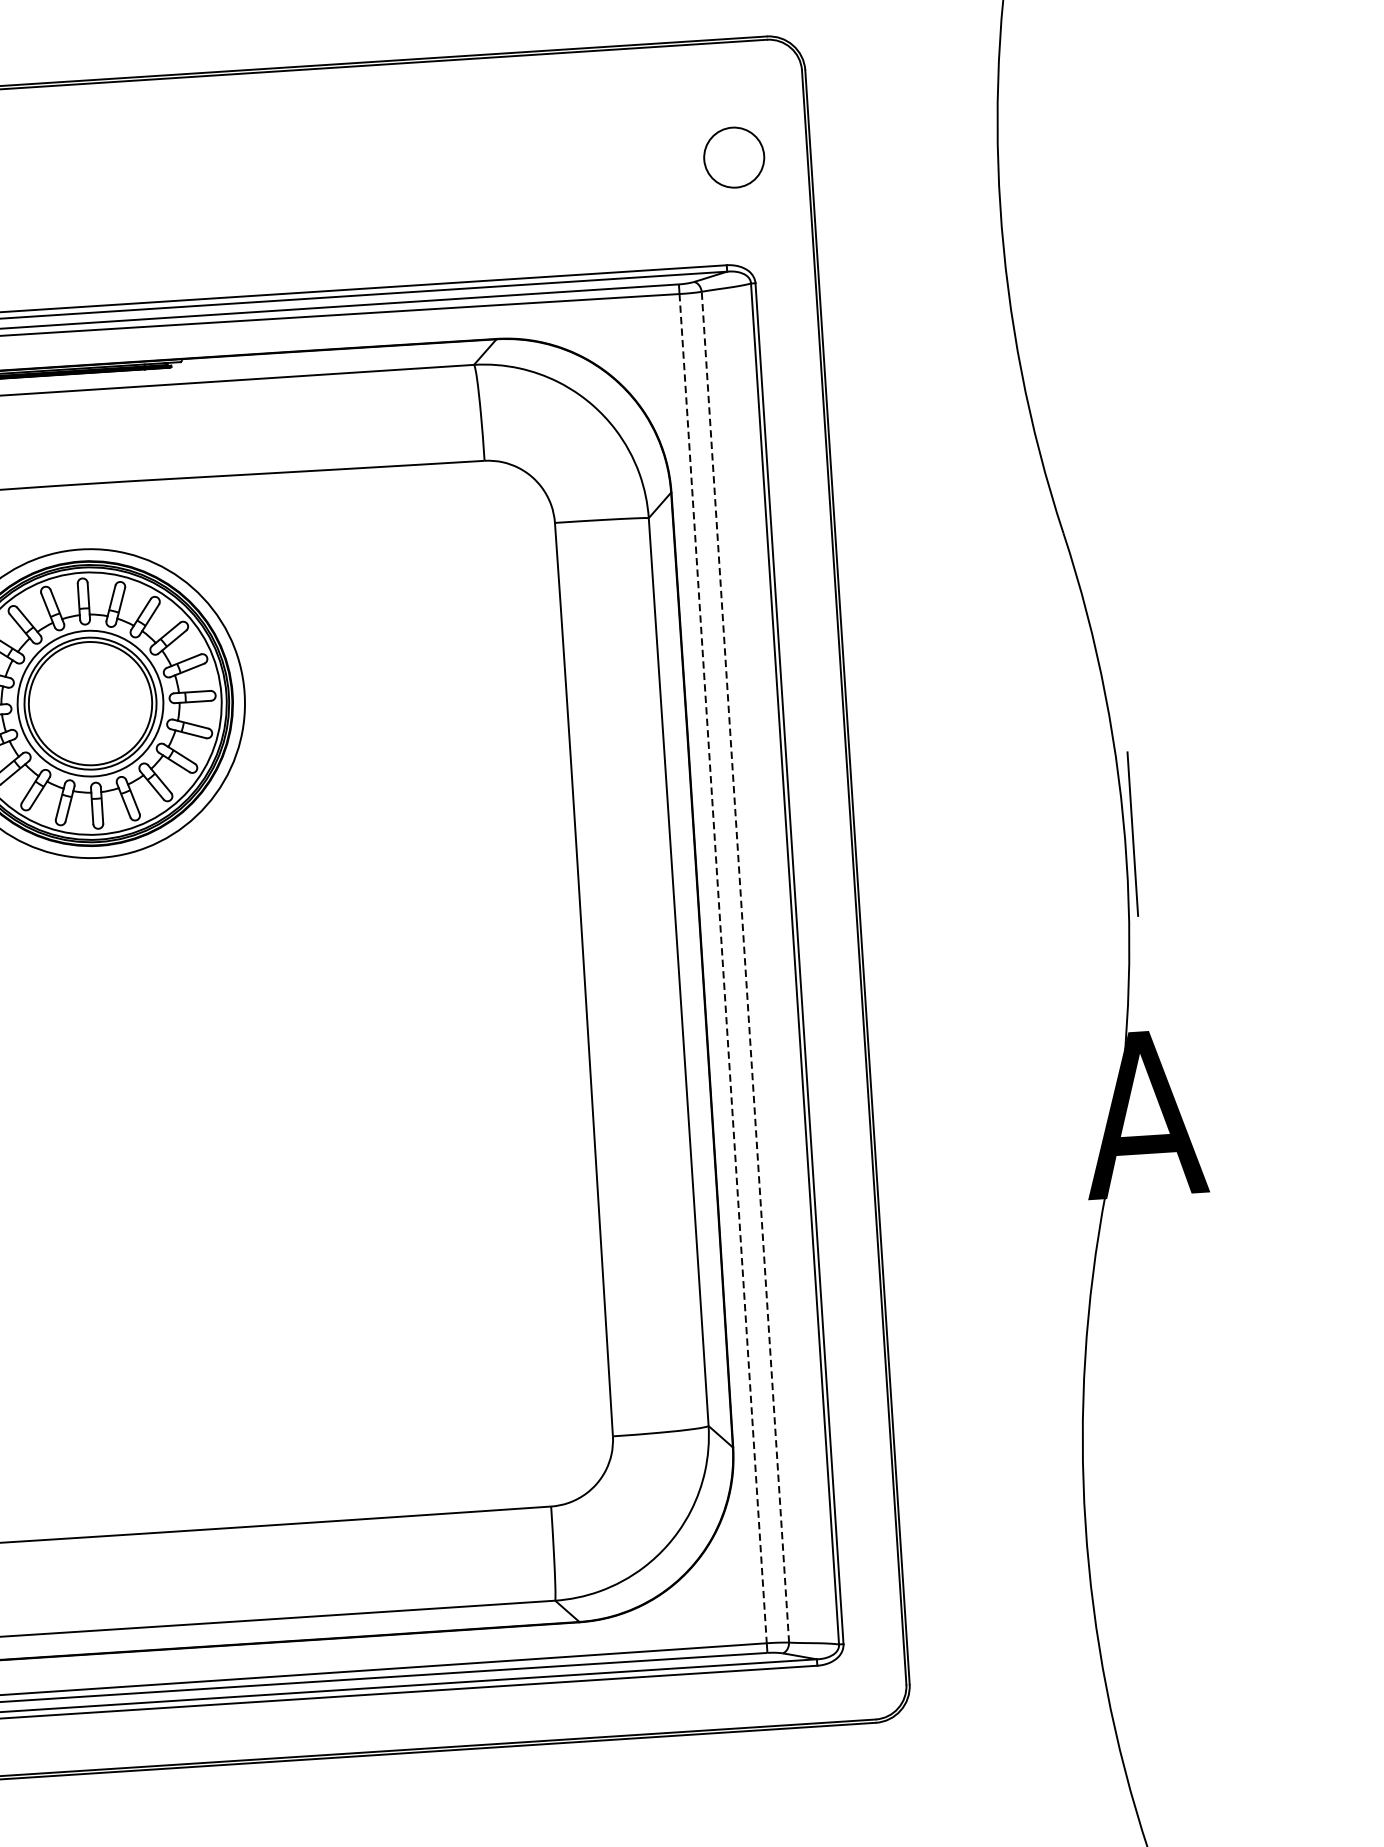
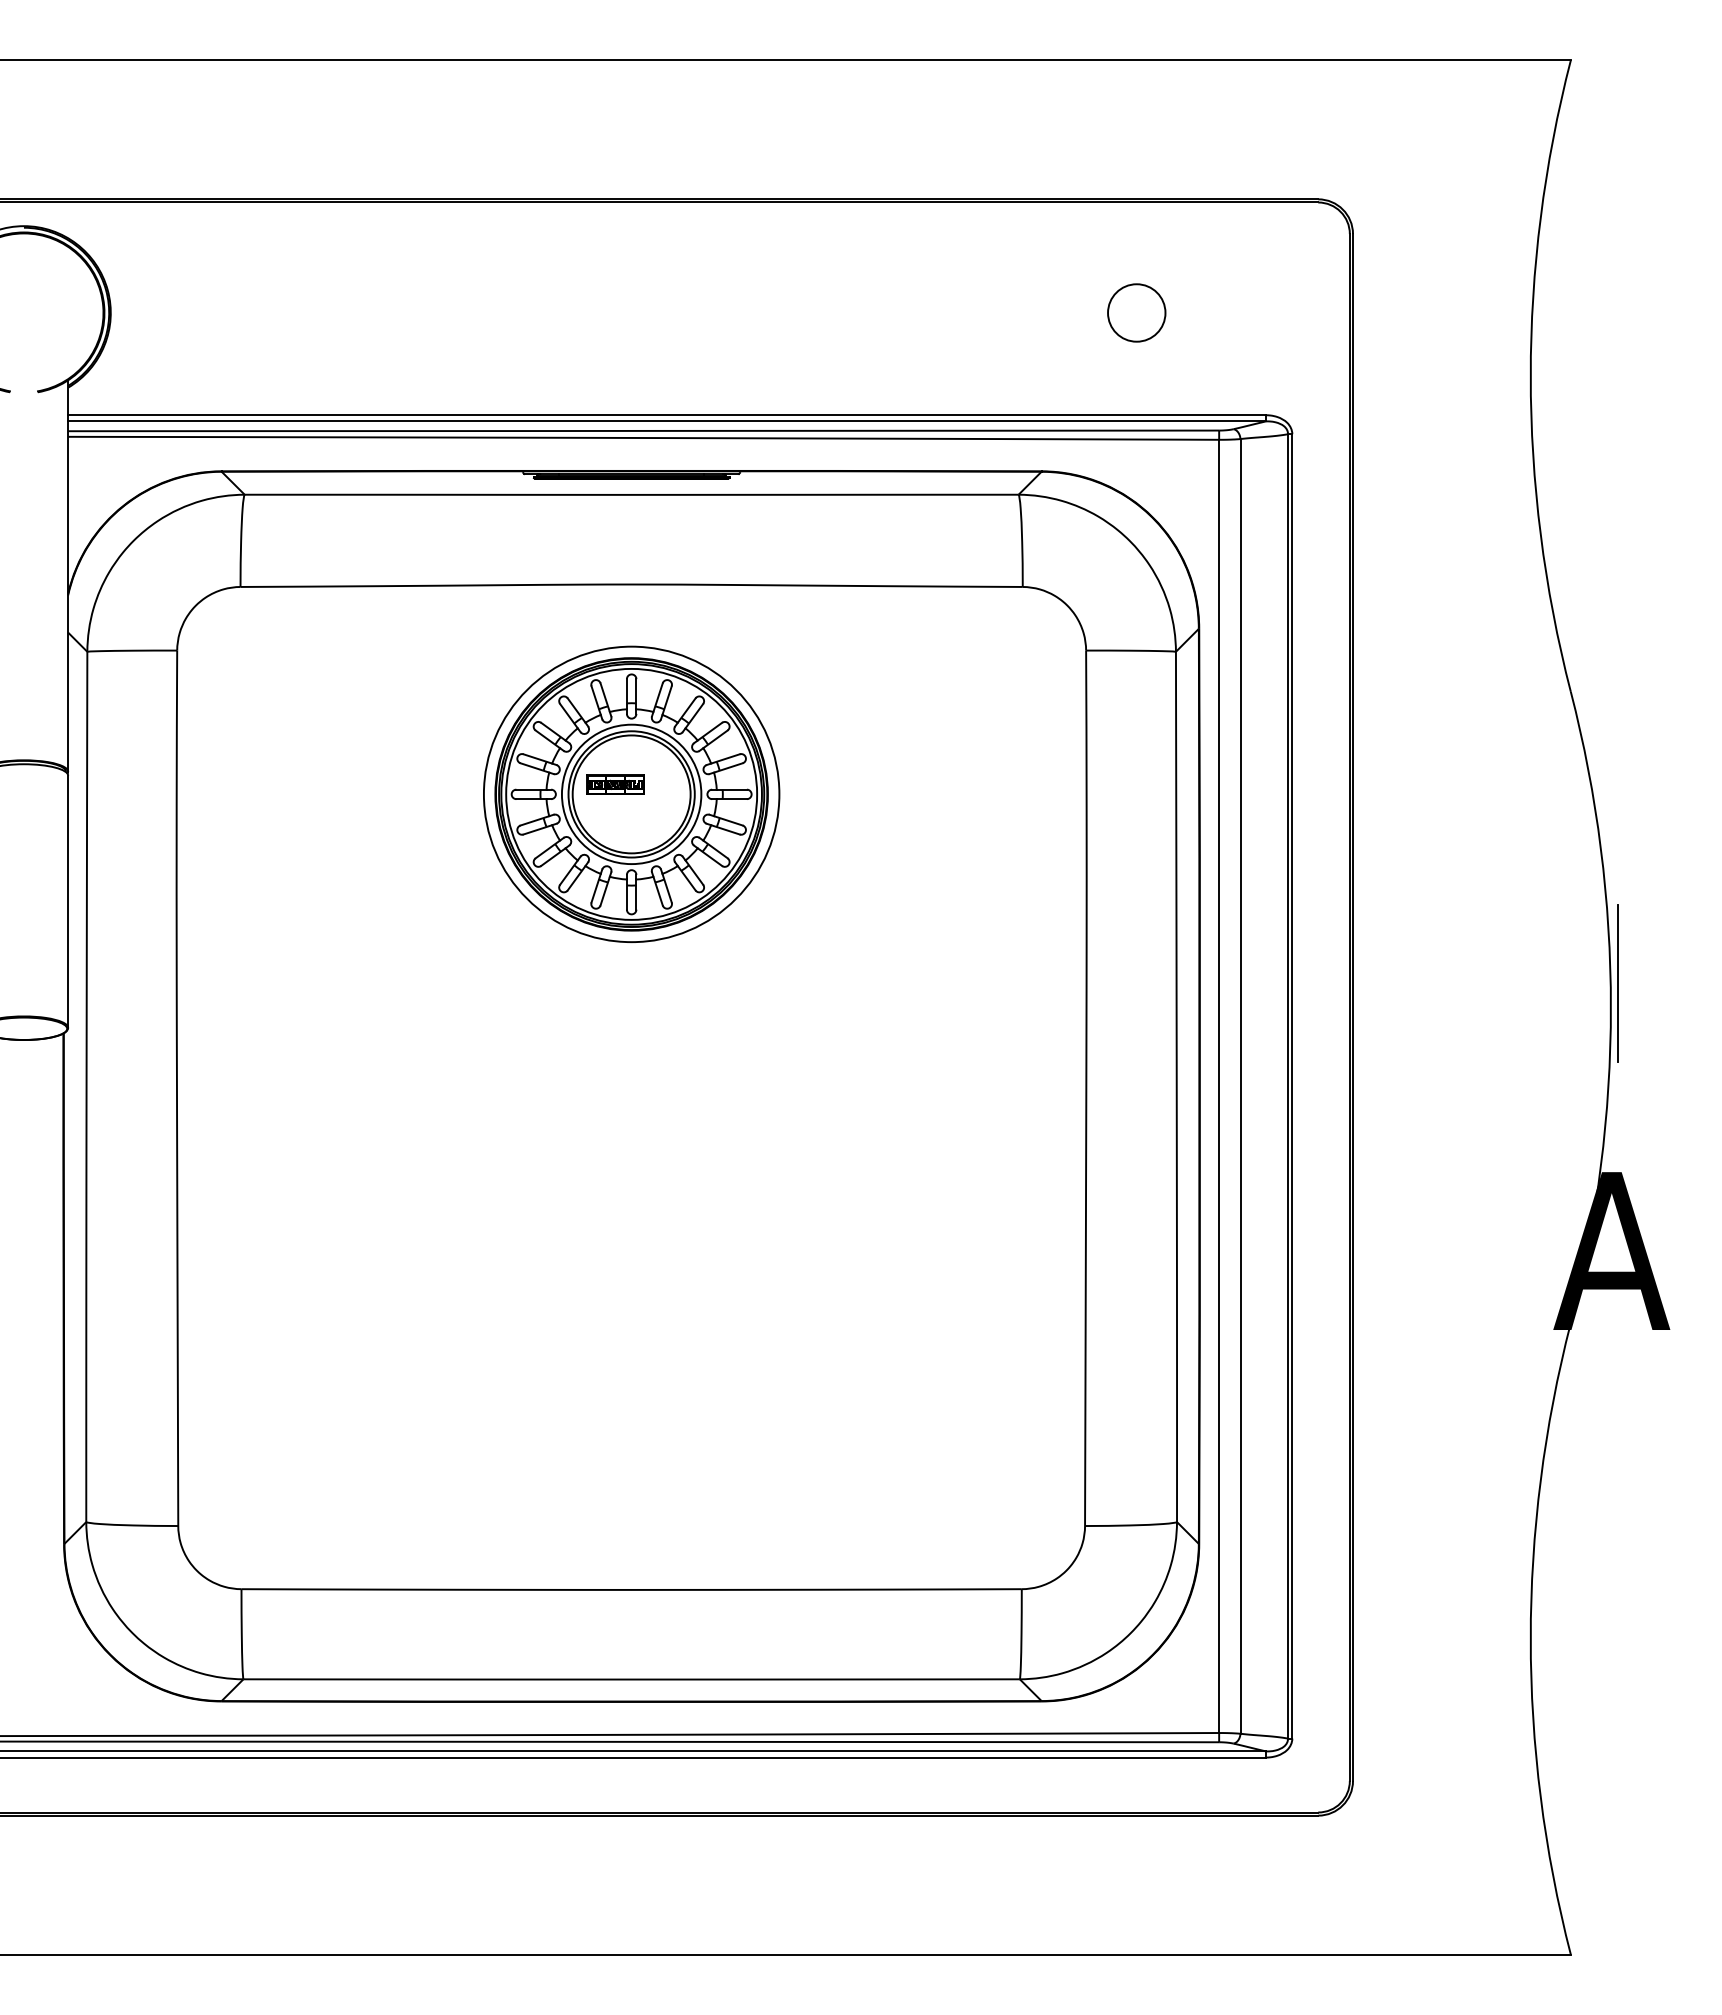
circle: (733, 157) -> (1136, 312), moved
part: (72, 694) -> (615, 784), added
line: (745, 966) -> (1240, 1085), dashed -> solid
line: (723, 968) -> (1219, 1086), dashed -> solid

